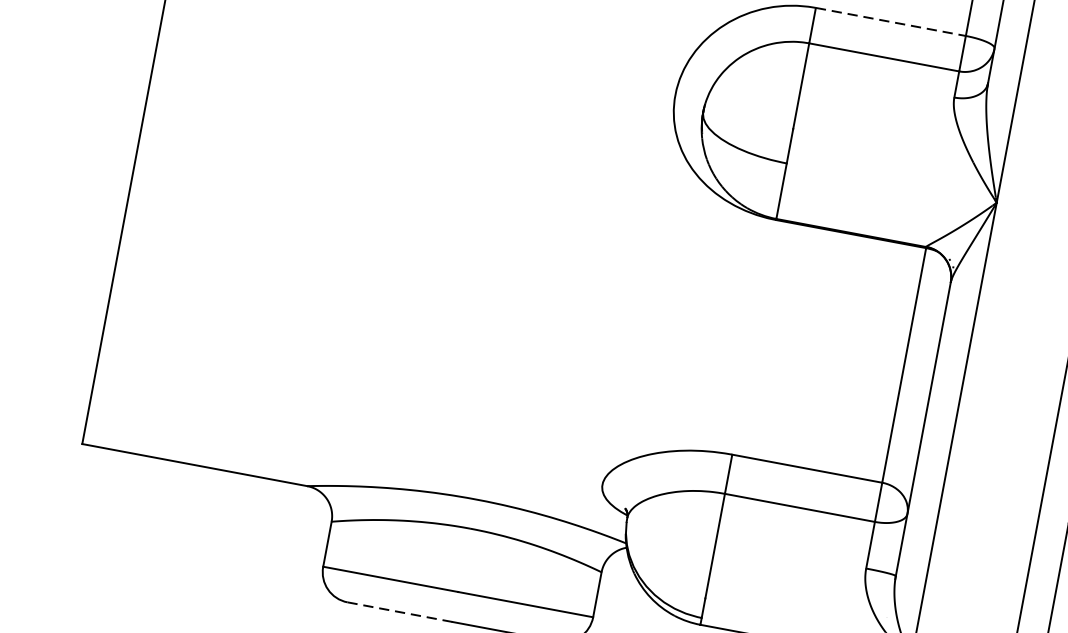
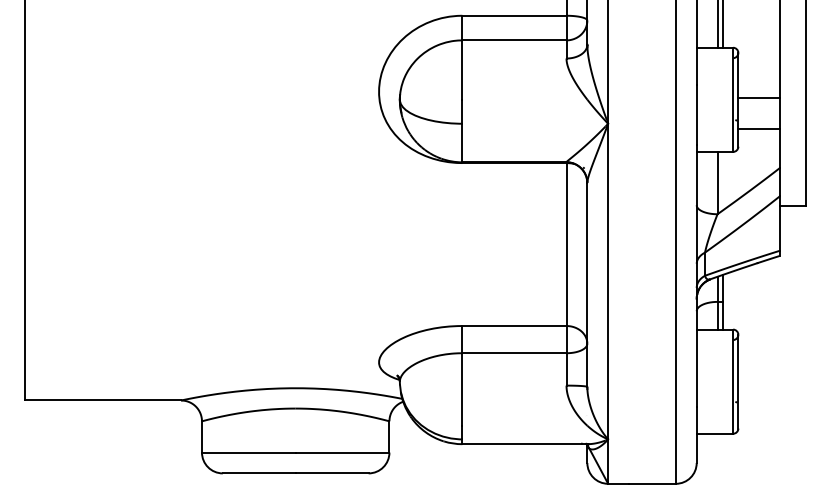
line: (891, 21) -> (514, 15), dashed -> solid
line: (398, 612) -> (258, 473), dashed -> solid

